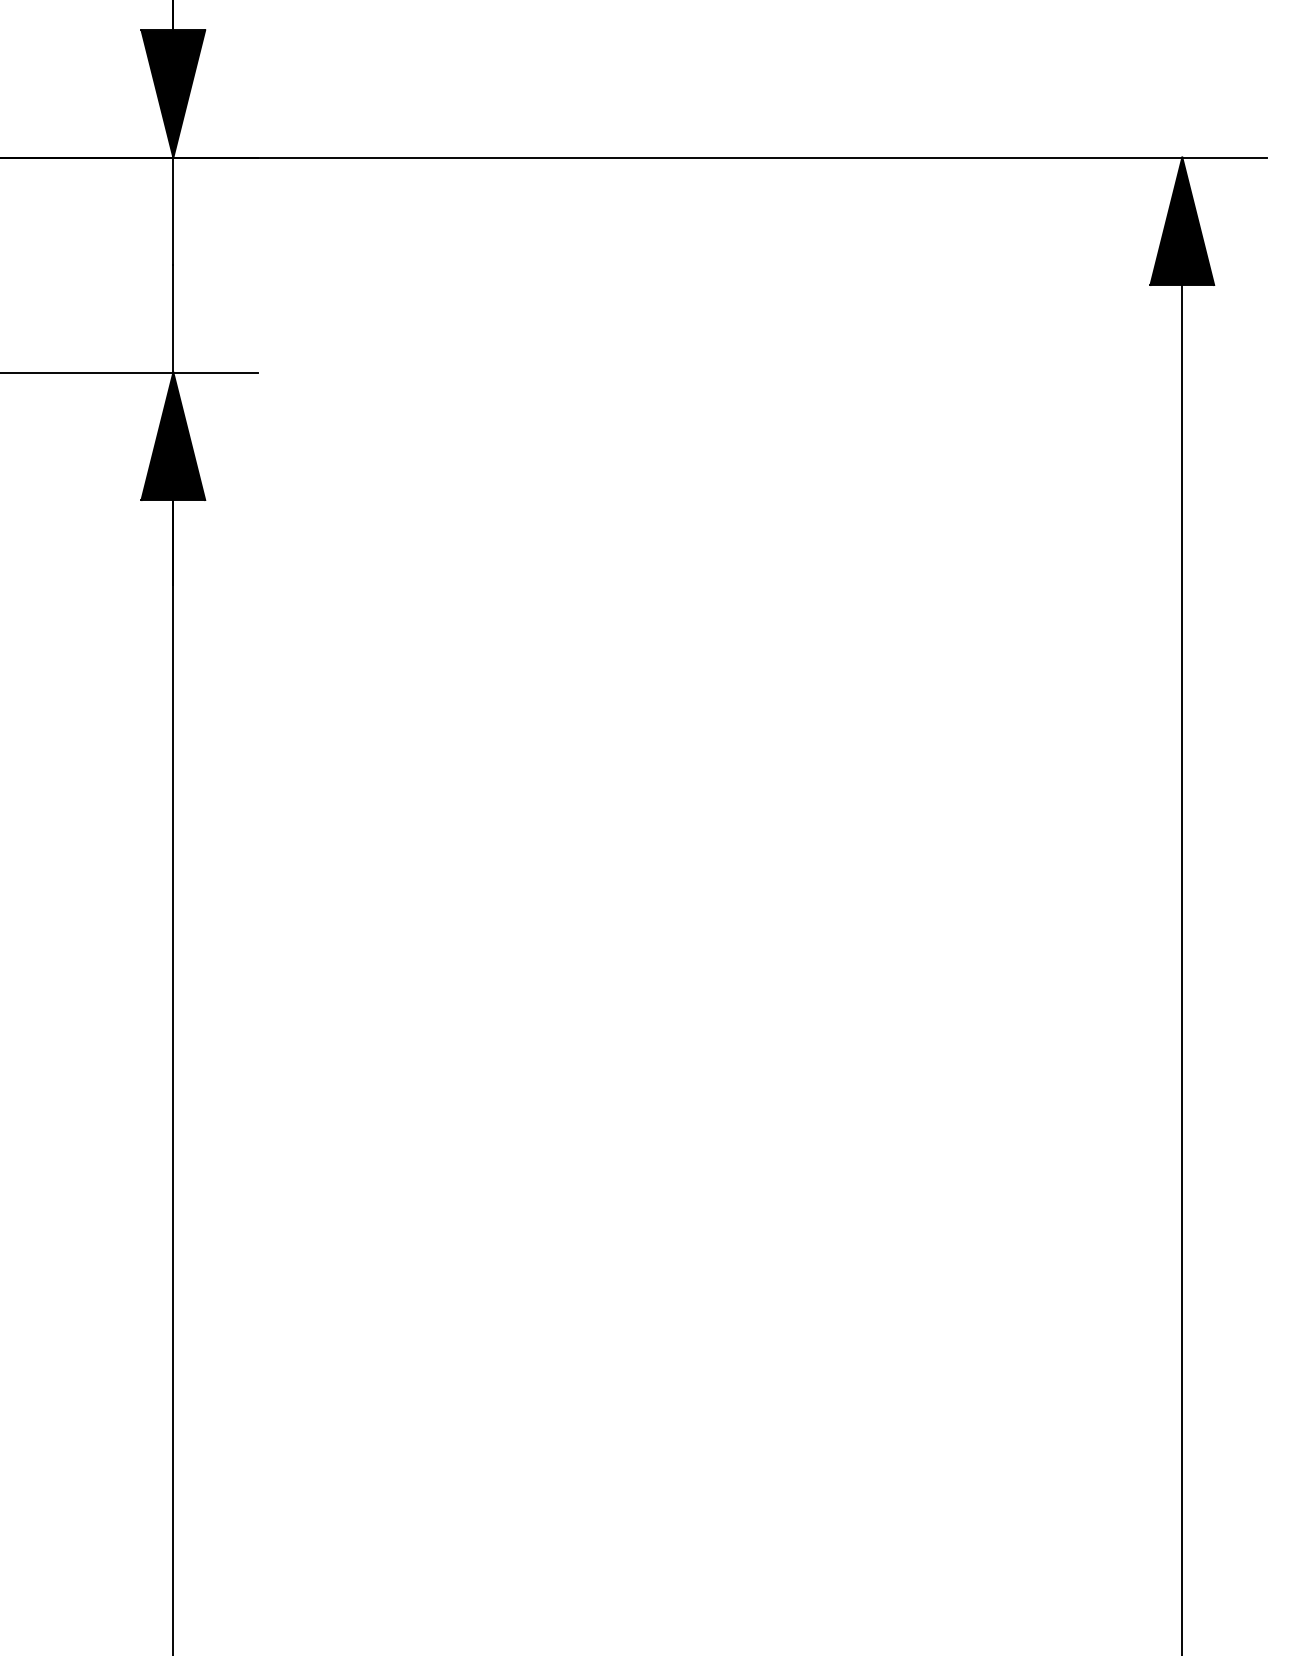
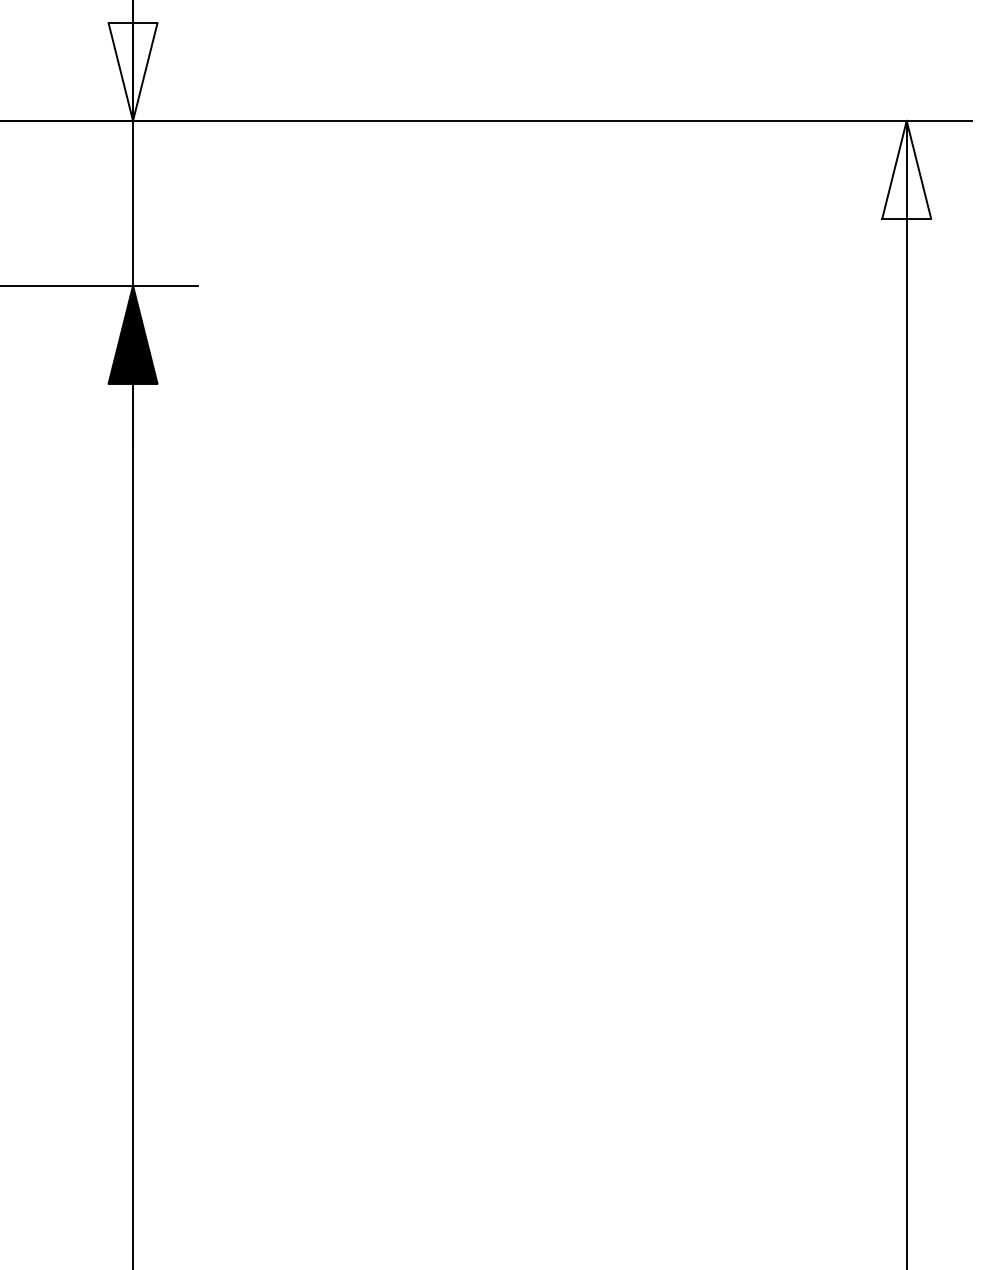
fill: (172, 93) -> (132, 71), removed
fill: (1182, 220) -> (906, 169), removed

